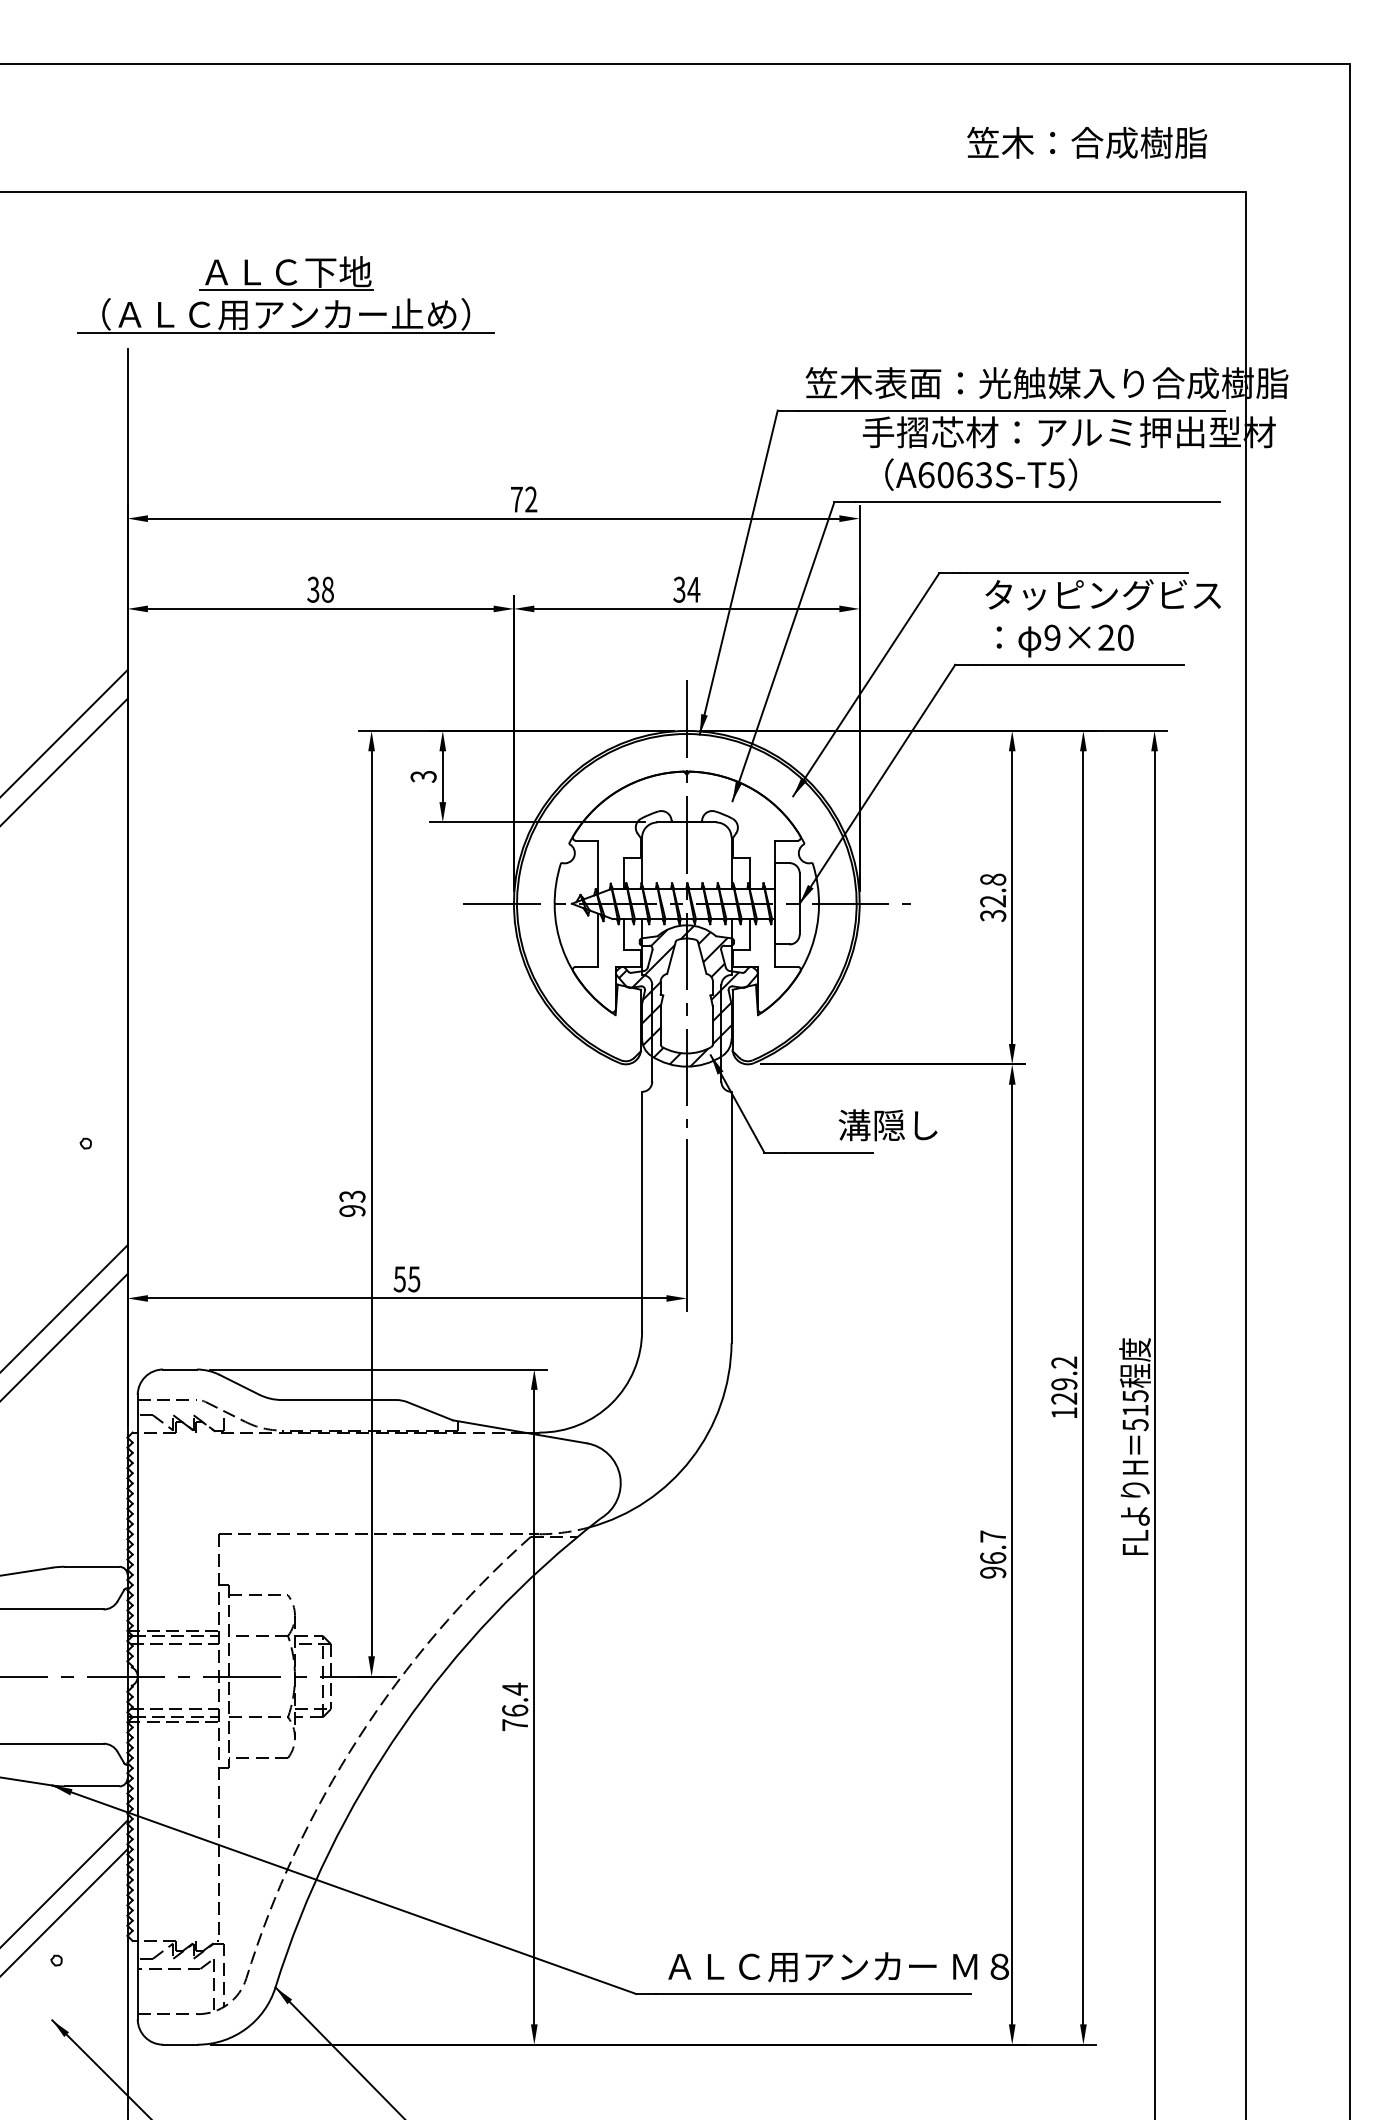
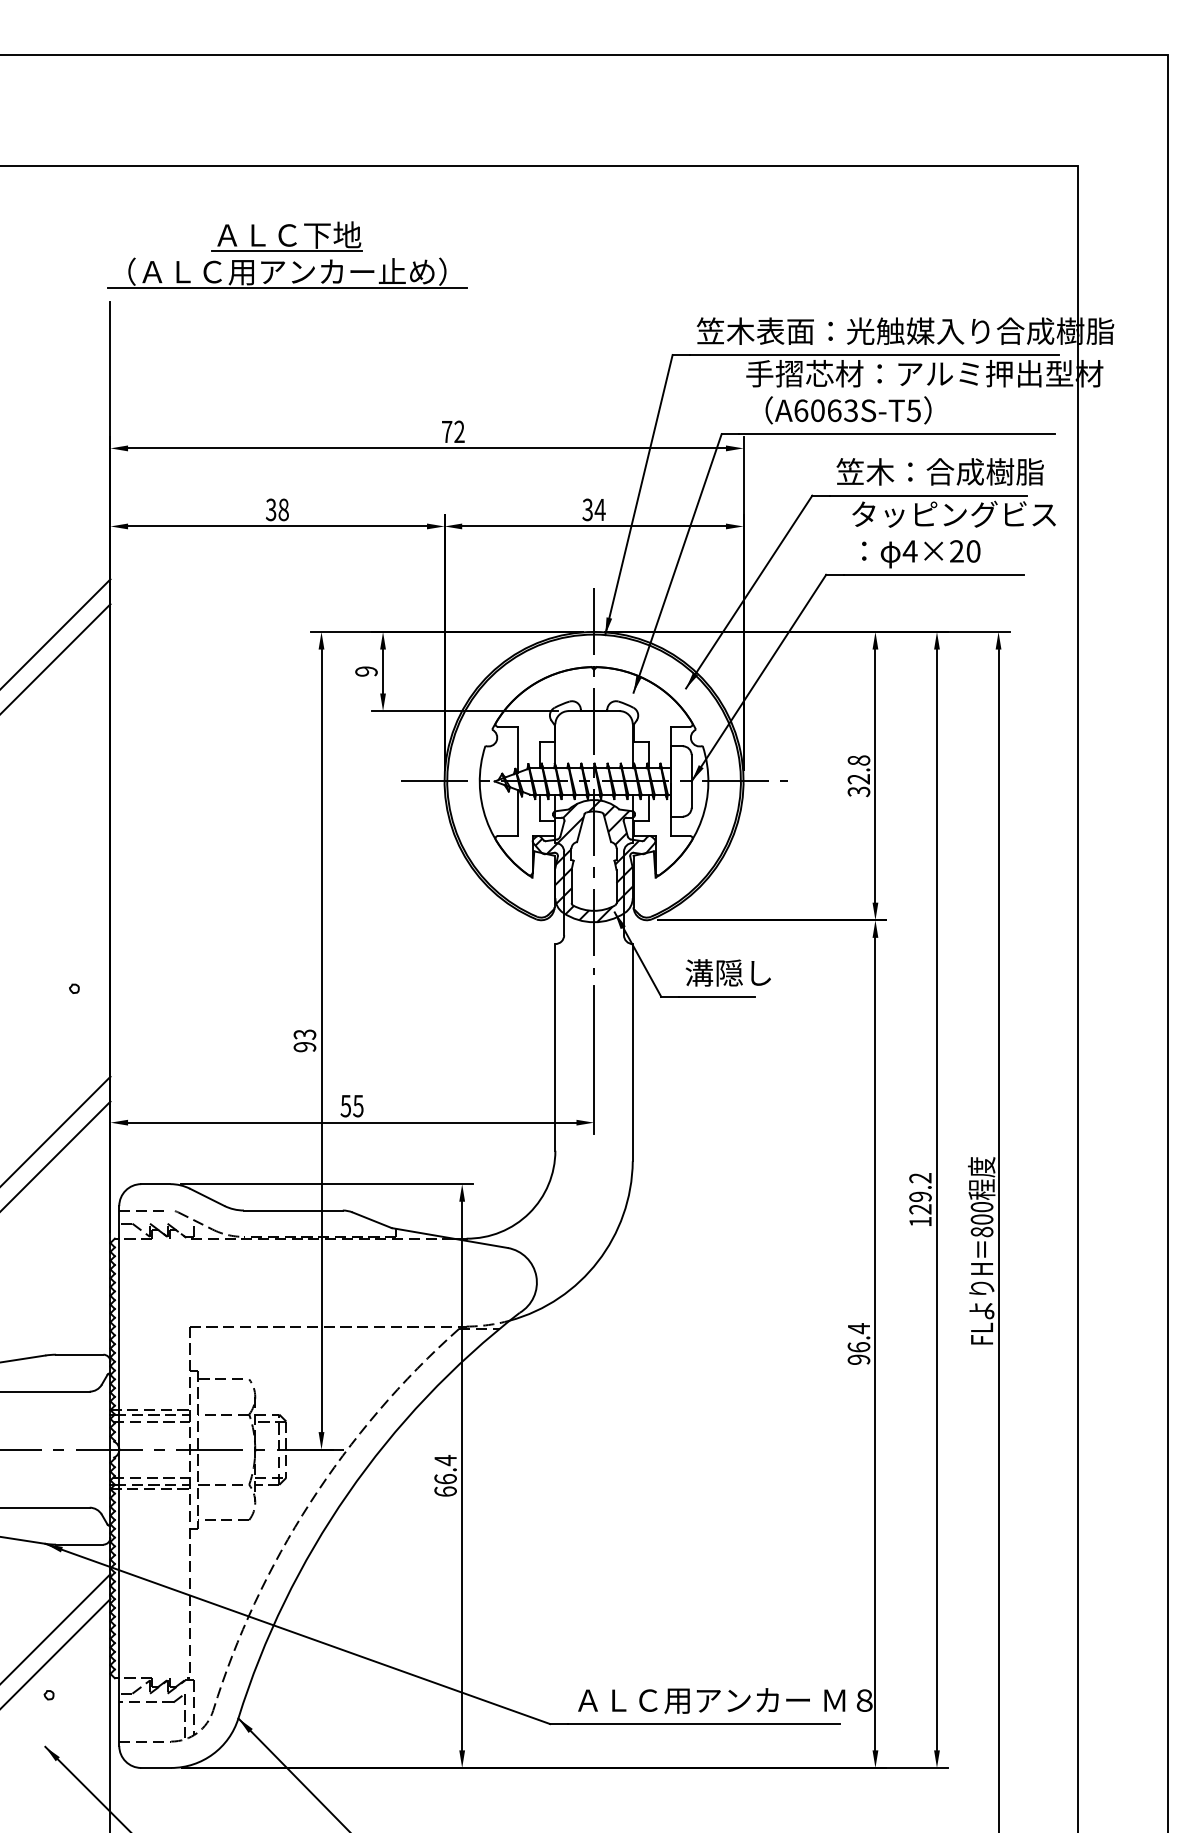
text: (1087, 142) -> (940, 471), moved
part: (285, 294) -> (286, 254), moved
text: (1052, 637) -> (910, 551), 9×20 -> 4×20
text: (423, 776) -> (366, 671), 3 -> 9
text: (887, 1125) -> (727, 973), moved
text: (1135, 1410) -> (982, 1219), 515 -> 800
text: (992, 1536) -> (858, 1328), 96.7 -> 96.4
text: (515, 1725) -> (445, 1491), 76.4 -> 66.4

